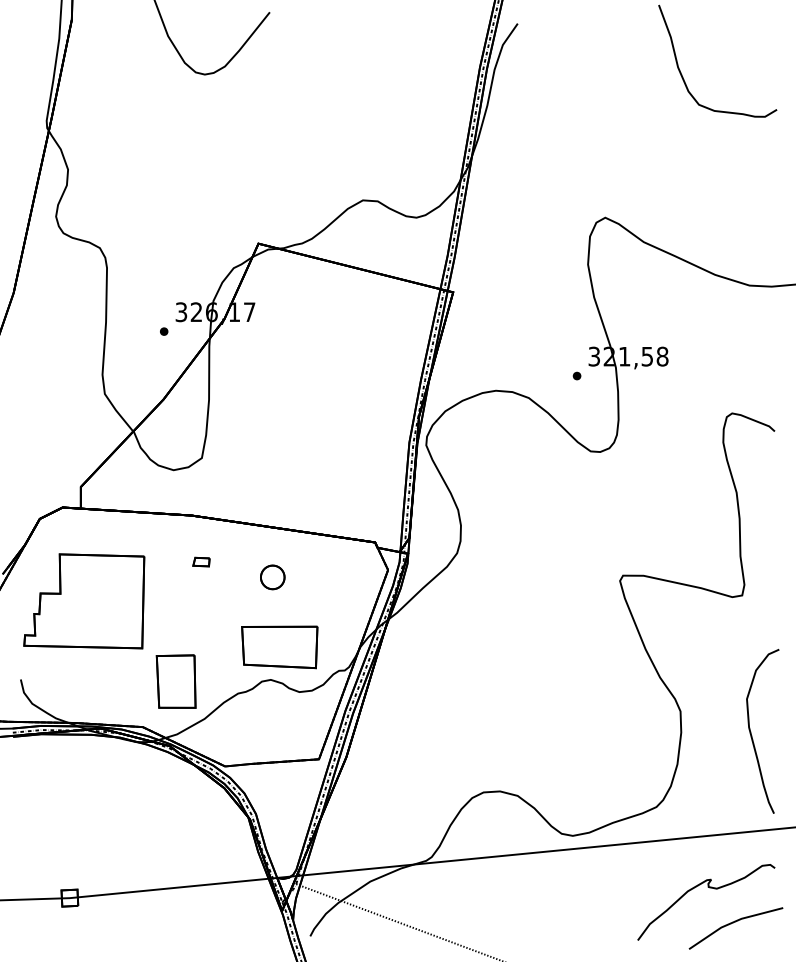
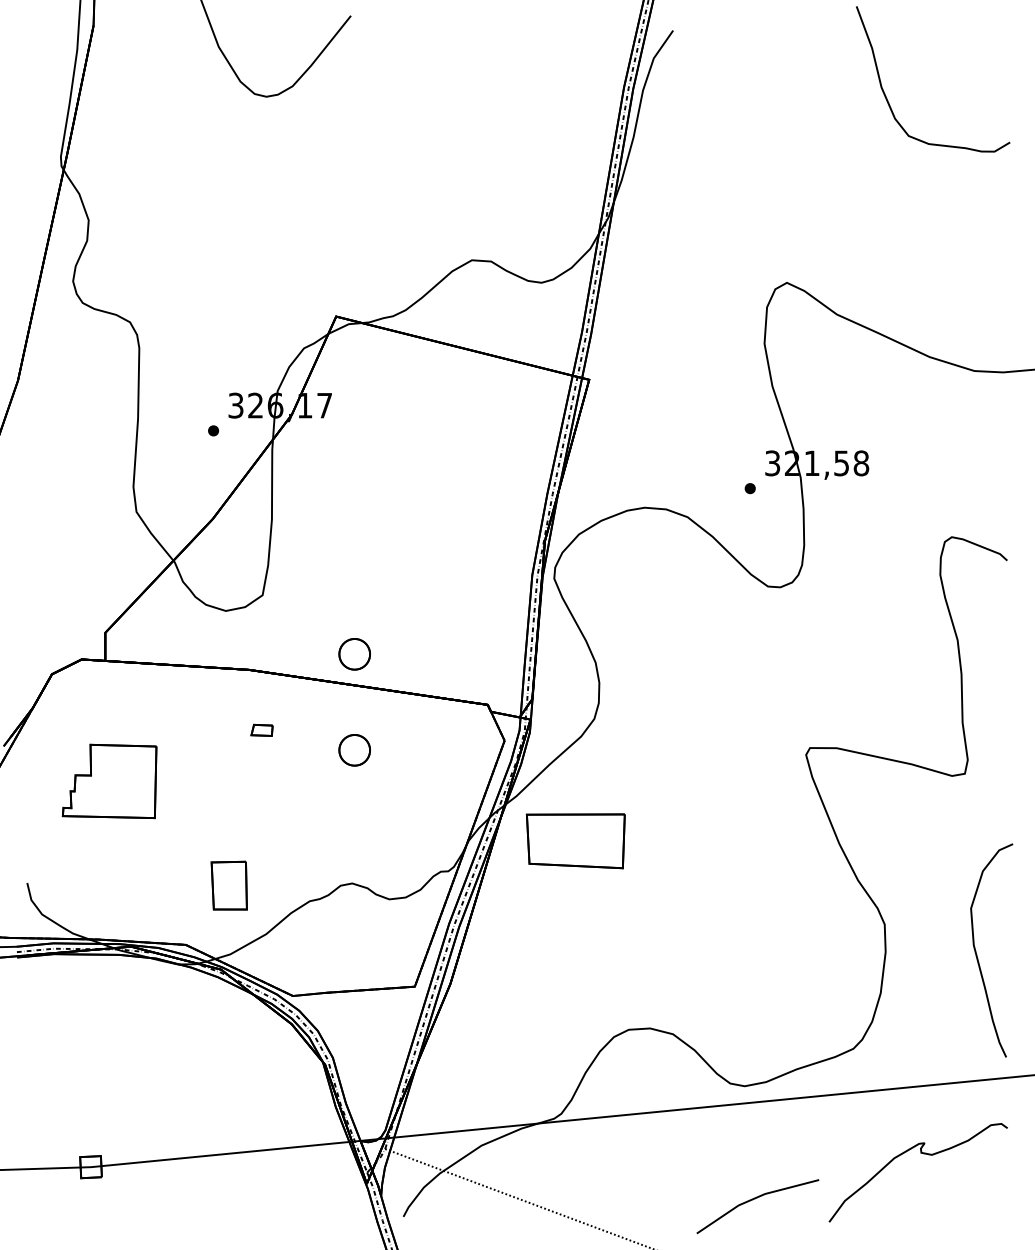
part: (272, 503) -> (354, 654), added
part: (84, 601) -> (109, 781), size x0.6
part: (279, 647) -> (575, 841), moved
part: (176, 681) -> (229, 885), size x0.7
line: (734, 923) -> (755, 1199), moved

